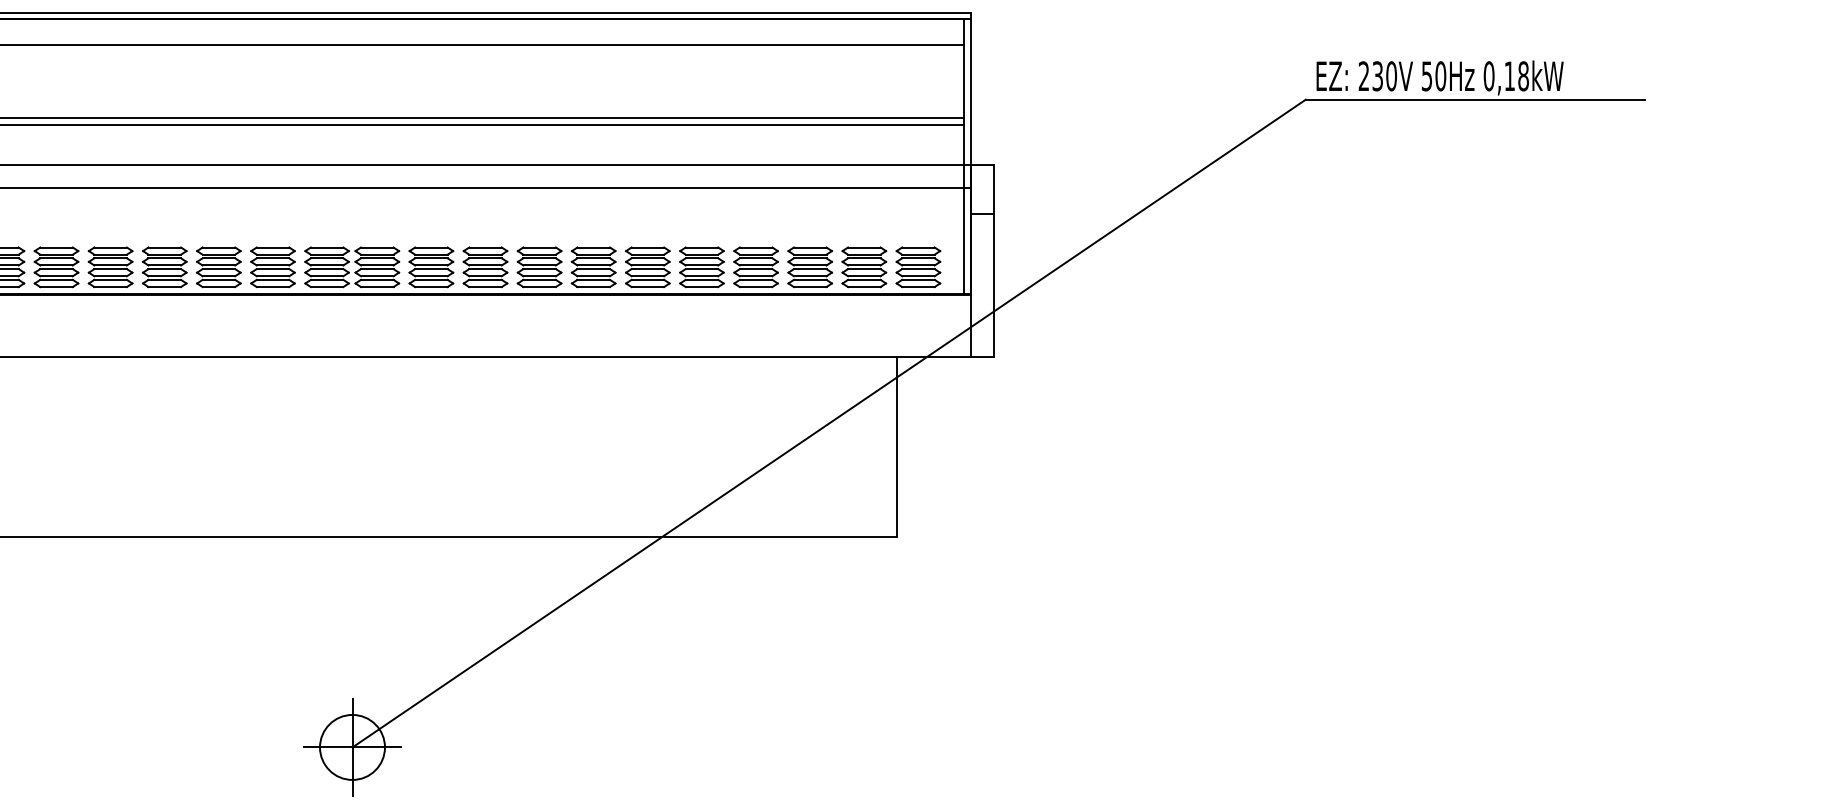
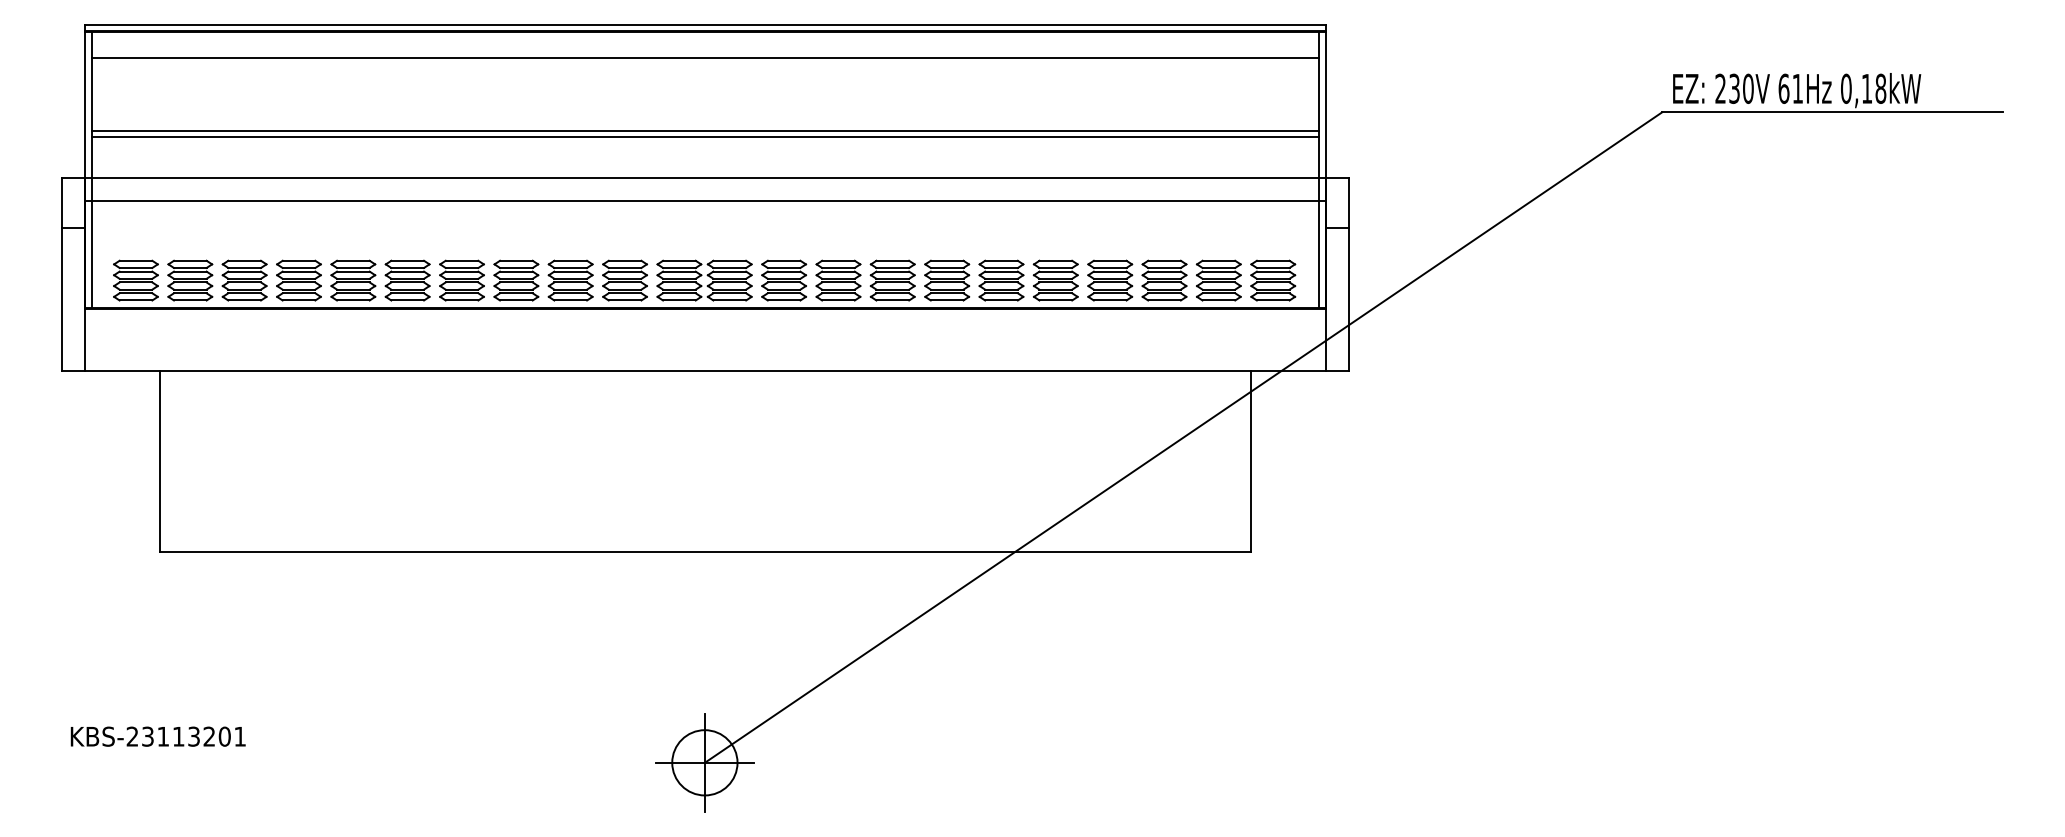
text: (1433, 75) -> (1790, 88), 50Hz -> 61Hz

